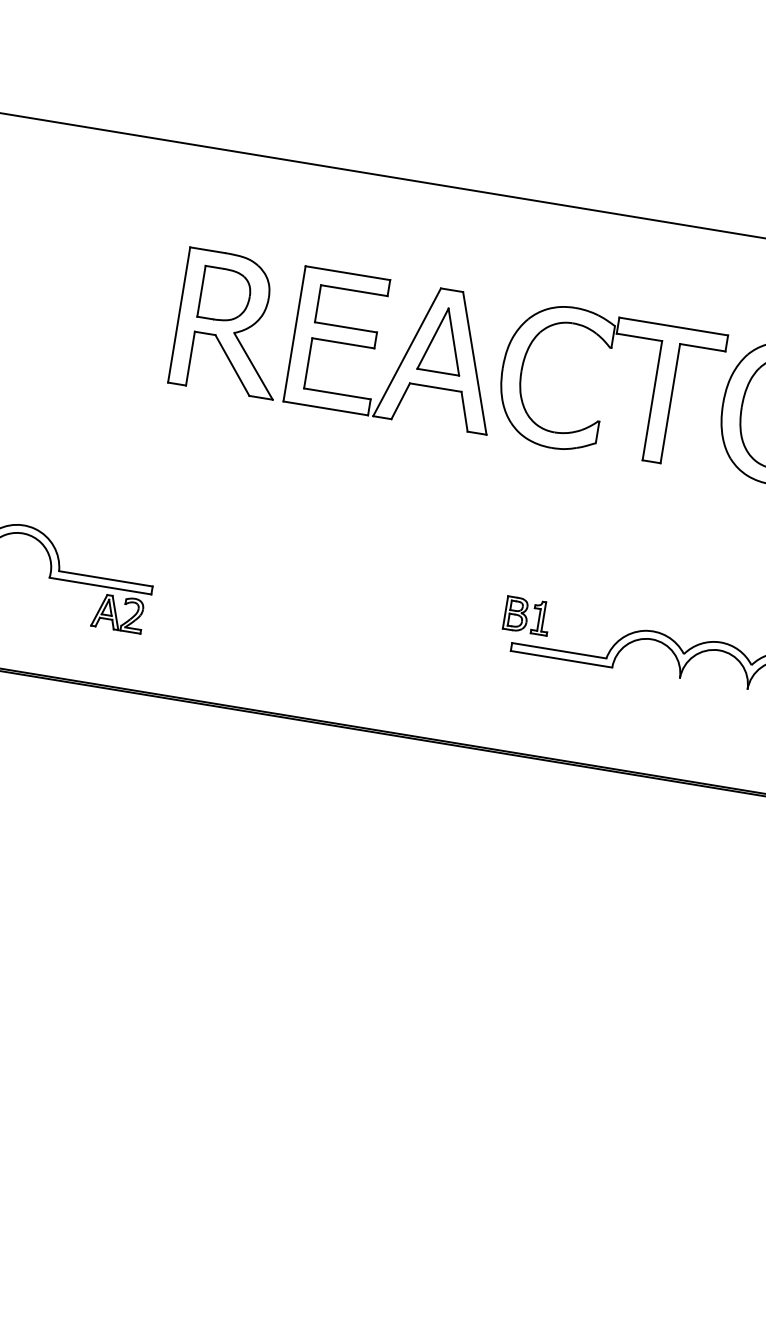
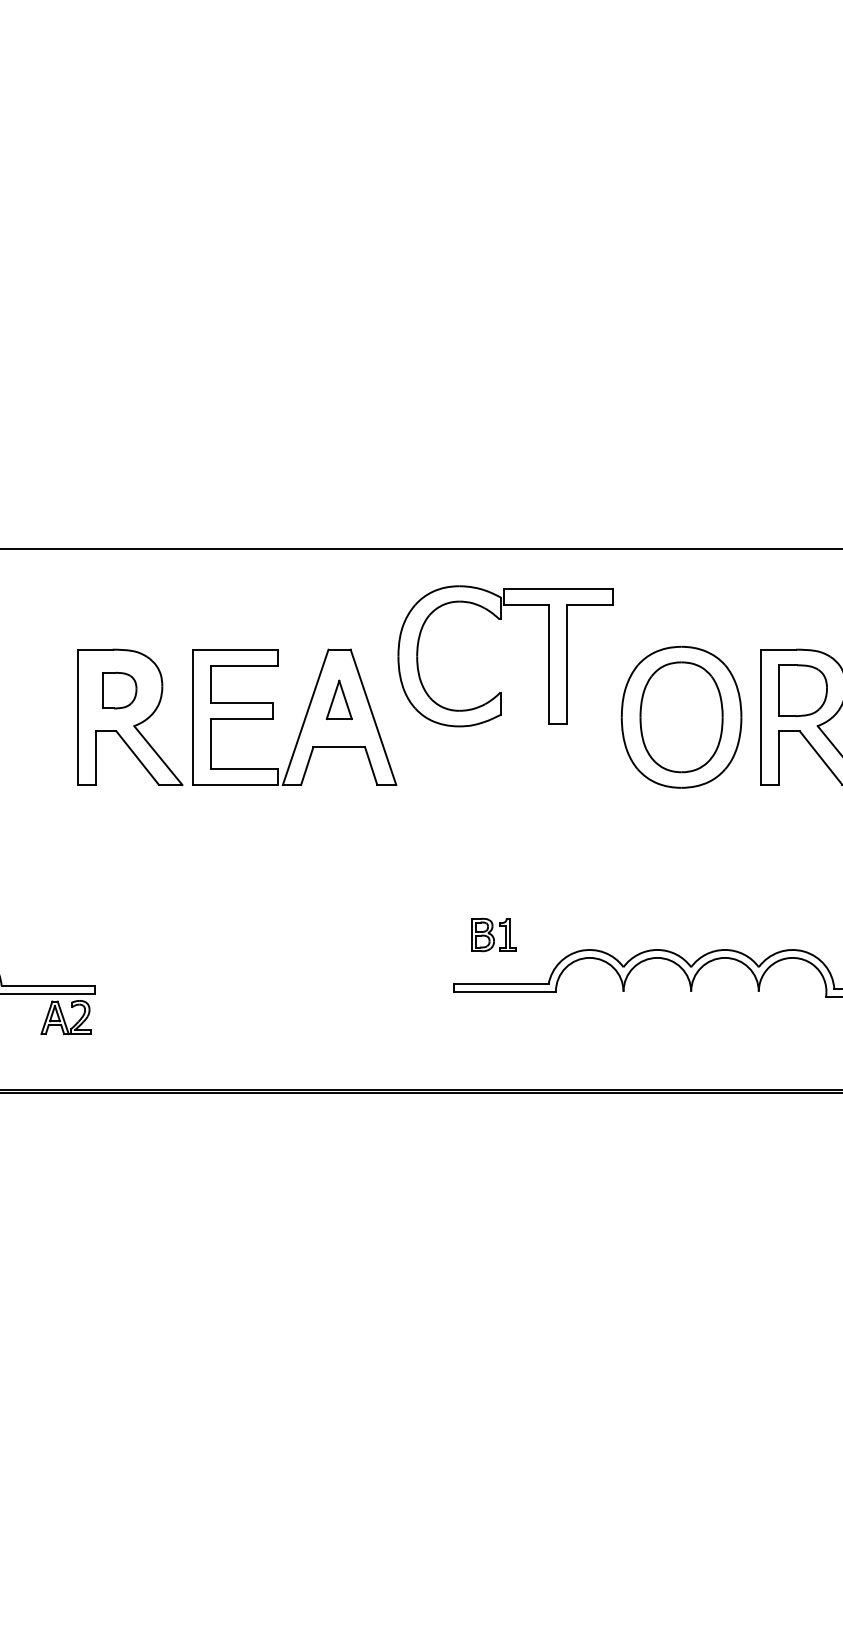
part: (225, 295) -> (119, 690), size x0.7
part: (443, 340) -> (339, 699), size x0.6
part: (599, 421) -> (501, 692), moved
part: (527, 615) -> (493, 934), moved

